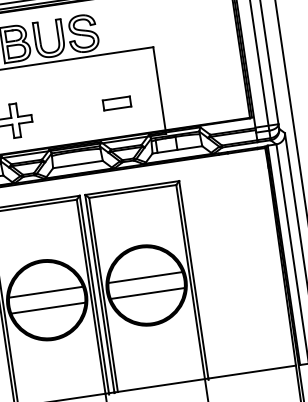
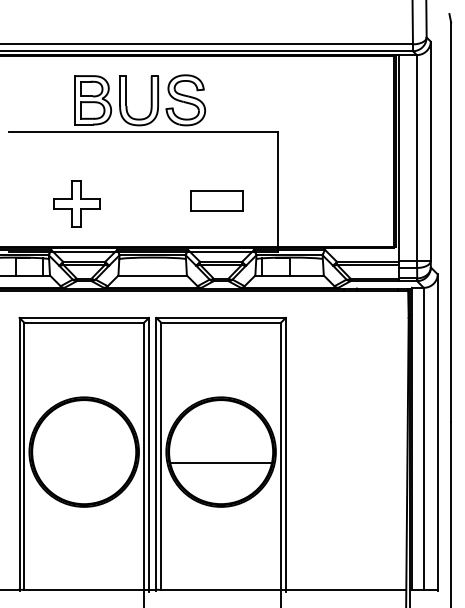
part: (117, 103) -> (217, 200), size x1.4
line: (145, 277) -> (220, 441), removed
line: (46, 292) -> (84, 441), removed
line: (48, 308) -> (84, 463), removed

